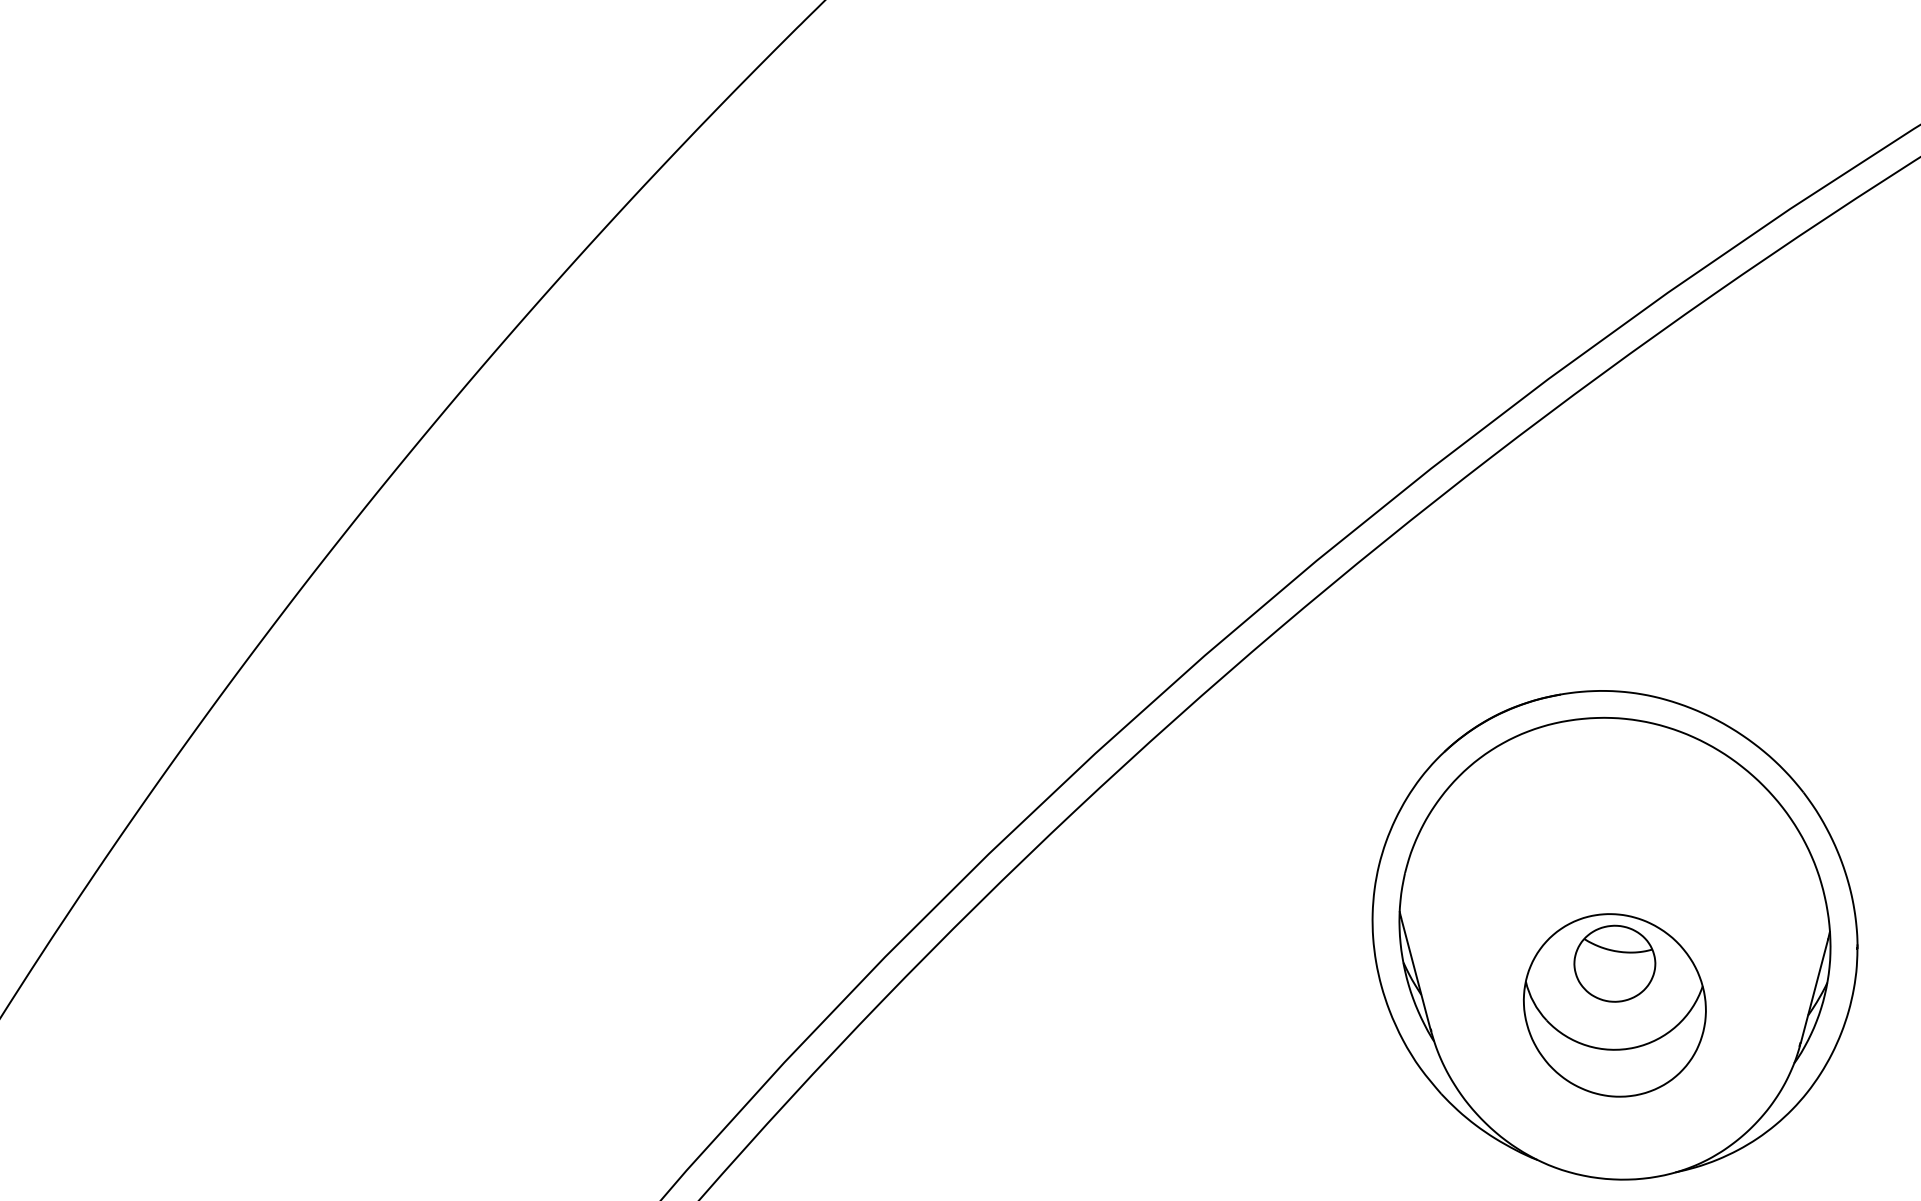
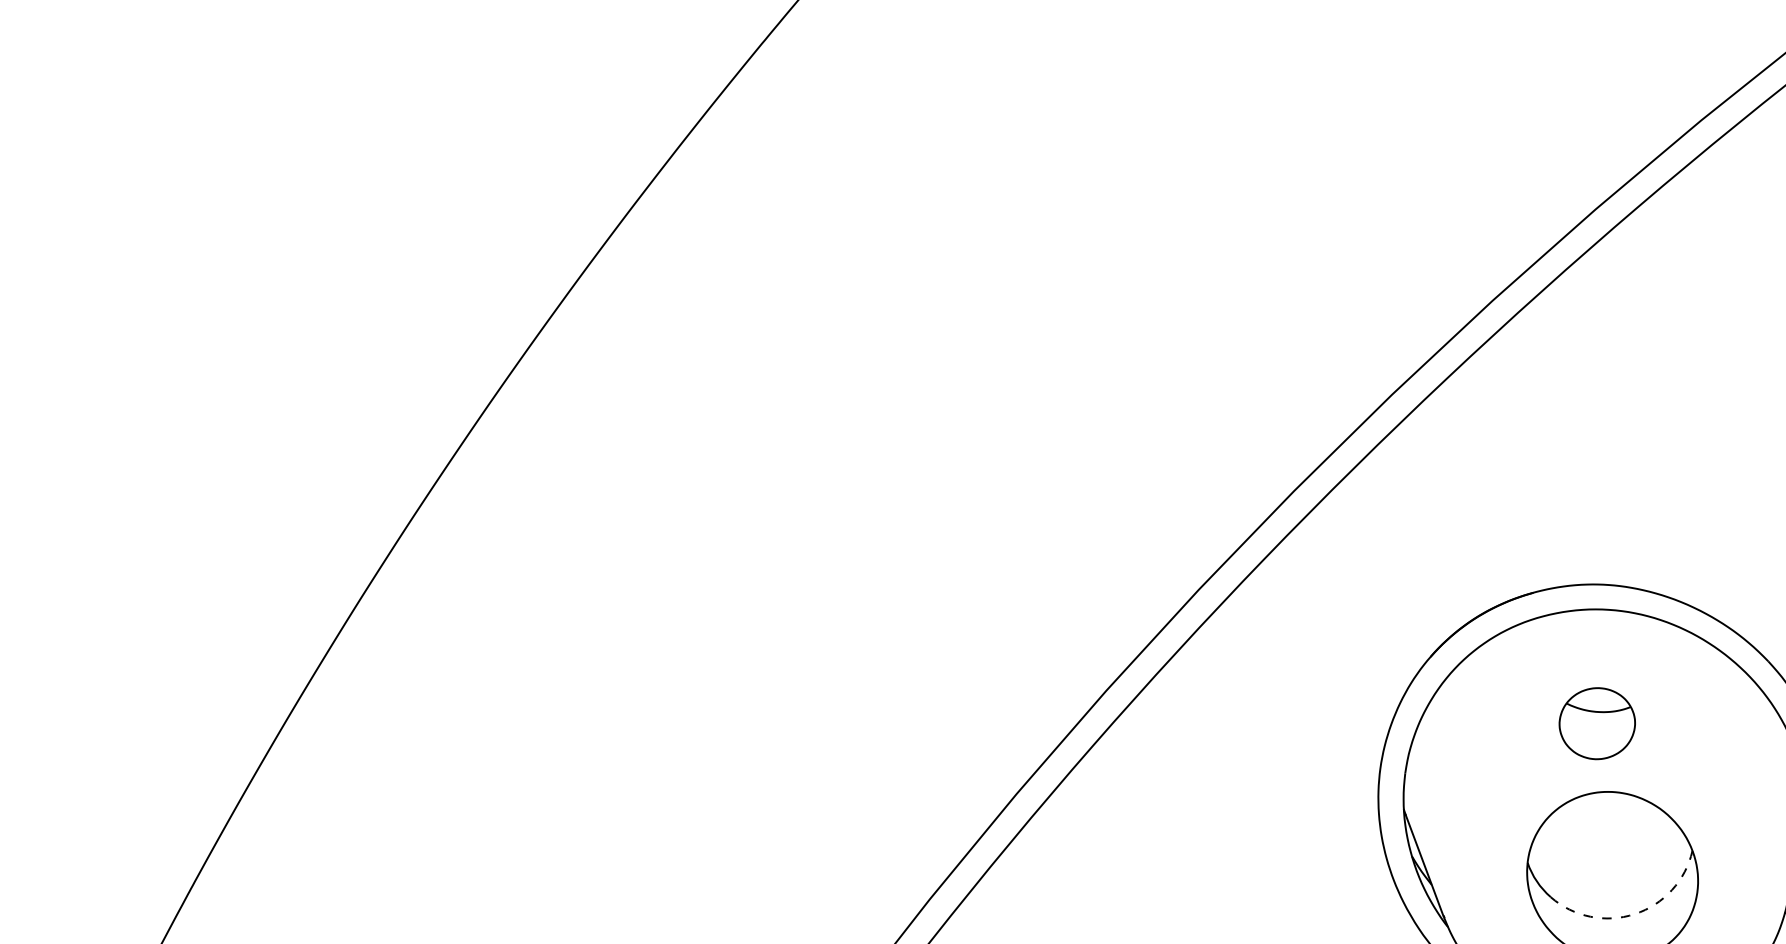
part: (1614, 963) -> (1596, 723), moved
arc: (1634, 1047) -> (1634, 914), solid -> dashed

